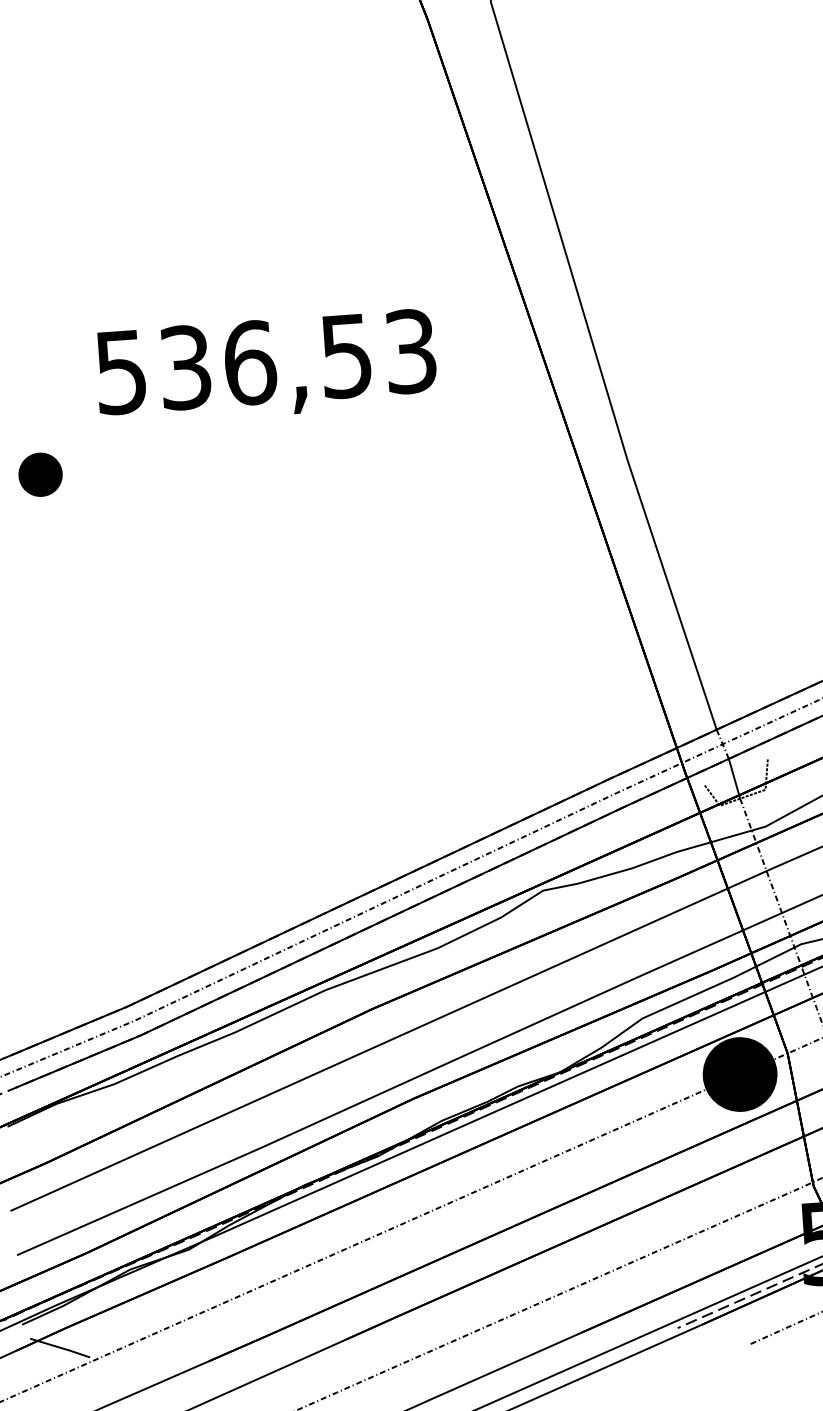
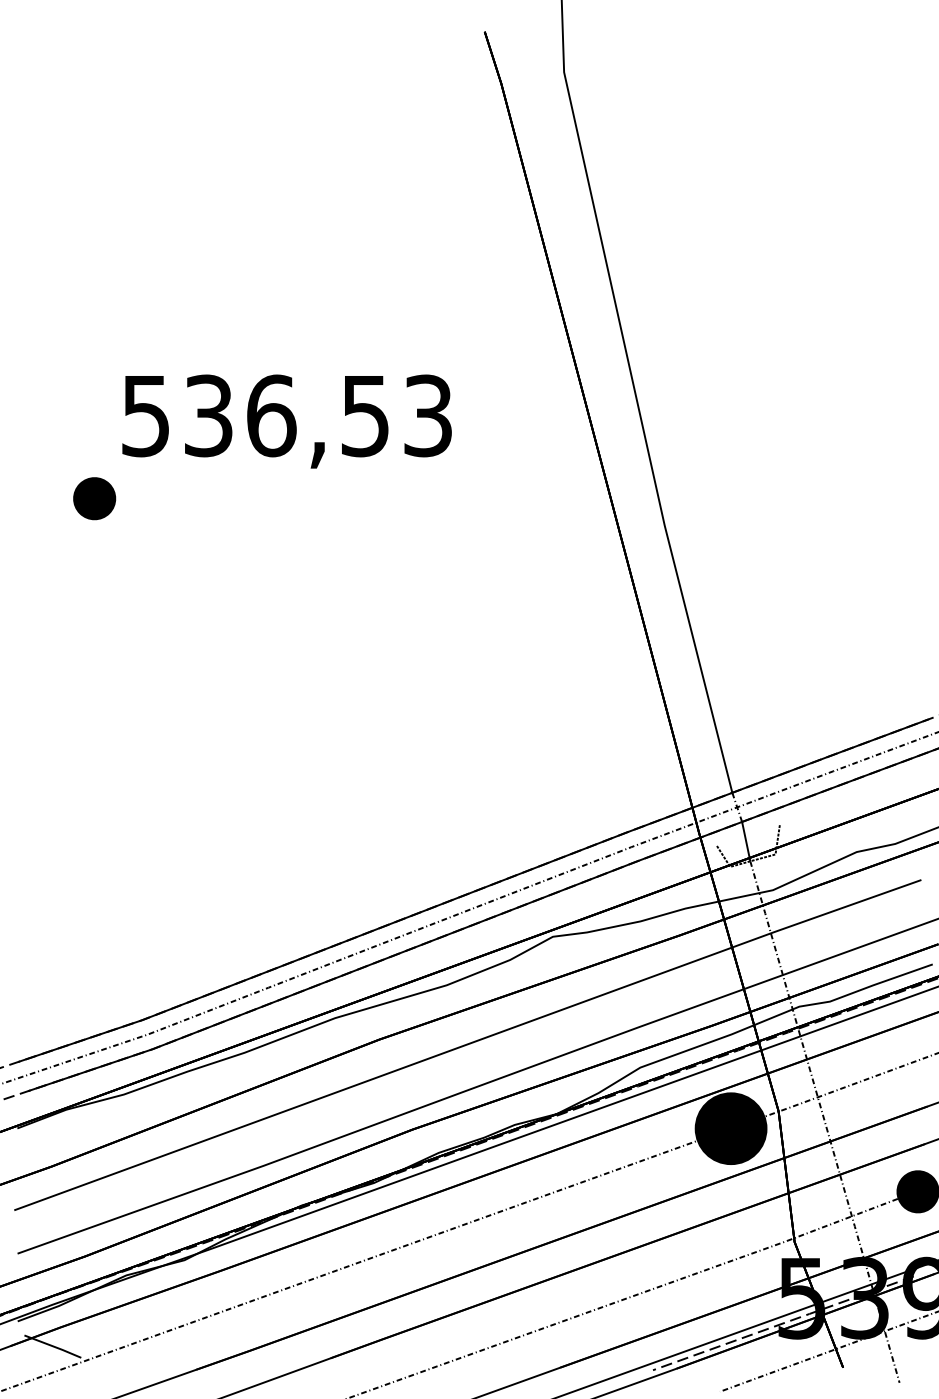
text: (265, 367) -> (286, 421), moved

